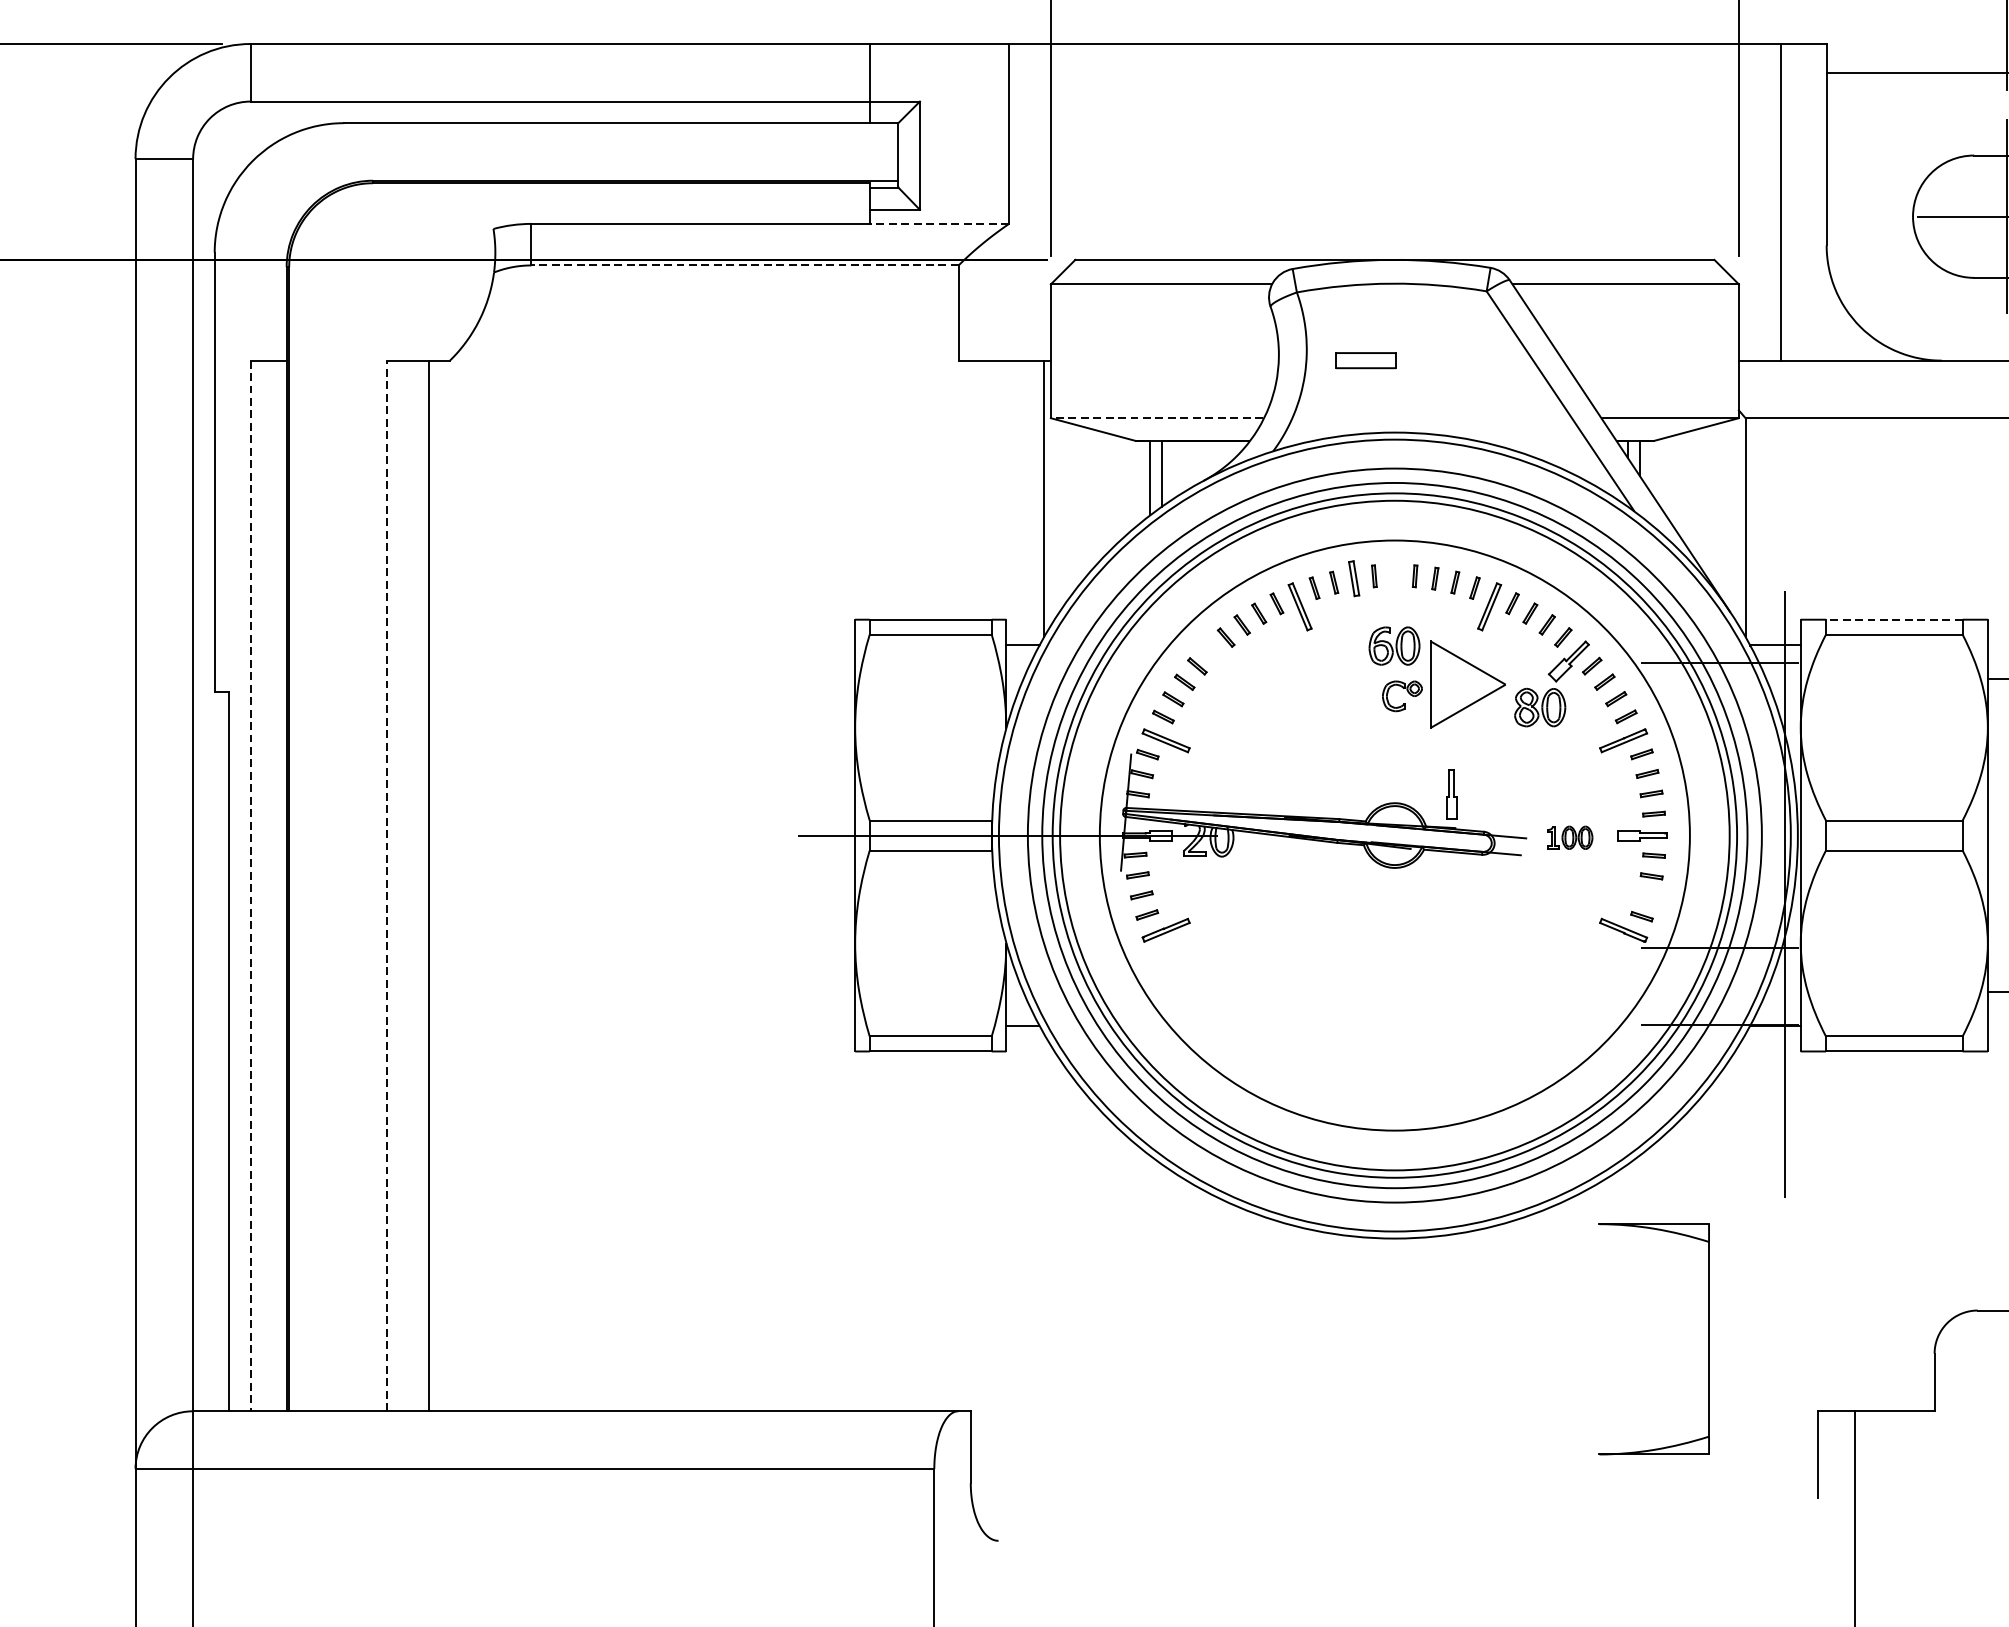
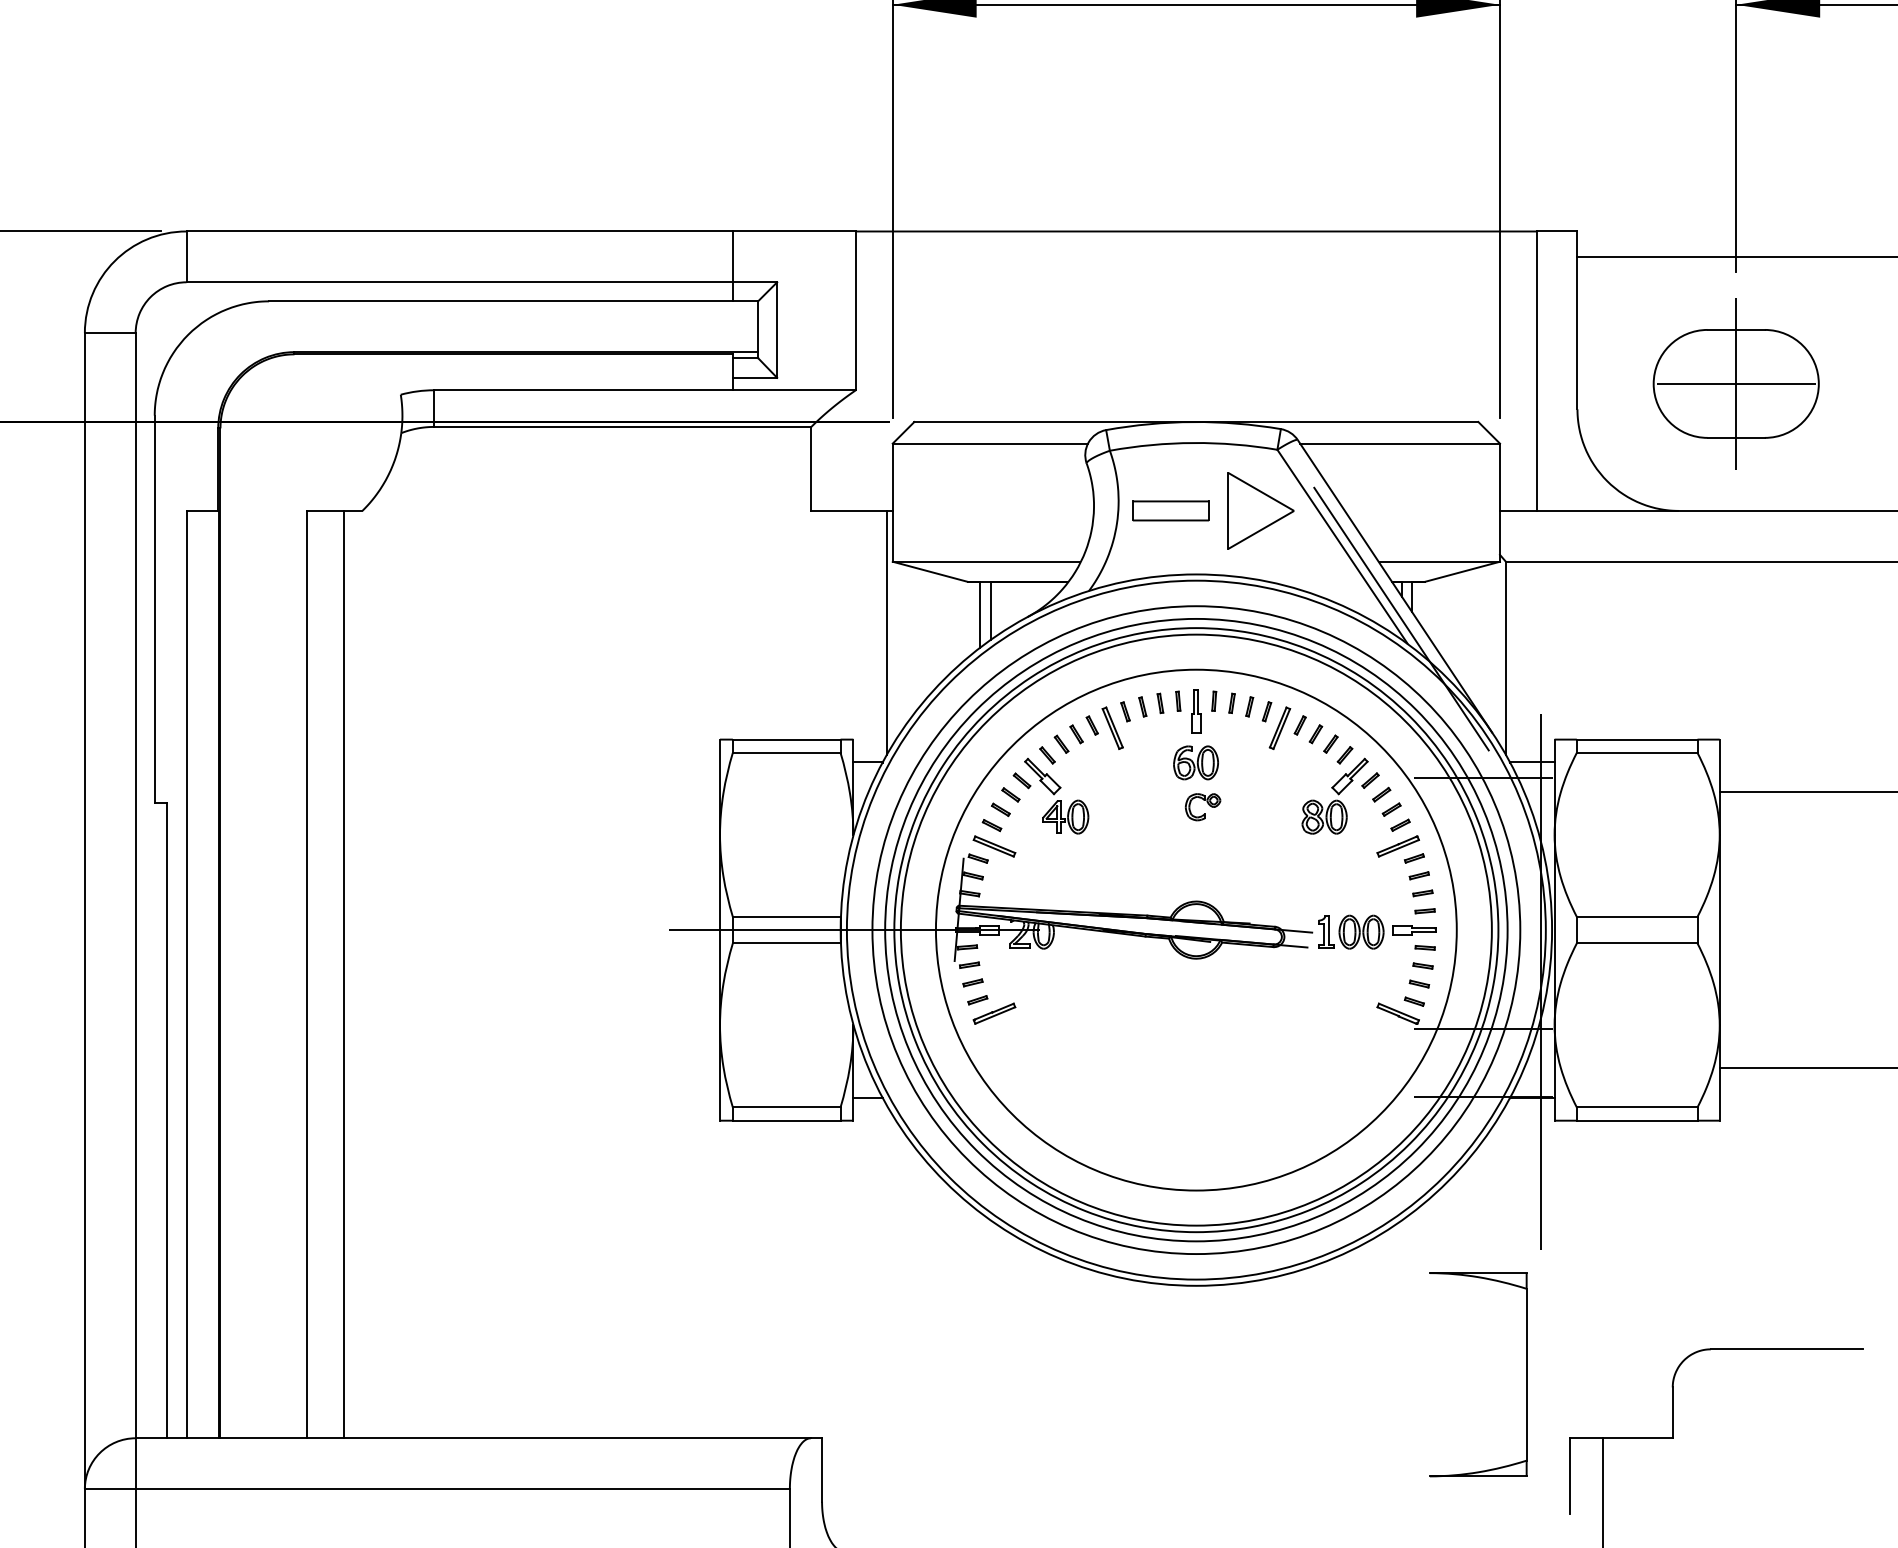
line: (939, 224) -> (794, 390), dashed -> solid
line: (744, 264) -> (622, 426), dashed -> solid
part: (1365, 360) -> (1170, 510), size x1.43
line: (1157, 417) -> (986, 561), dashed -> solid
line: (1627, 483) -> (1401, 619), added
part: (1354, 578) -> (1160, 703), size x0.62
line: (1893, 619) -> (1636, 739), dashed -> solid
part: (1236, 683) -> (1056, 795), added
part: (1467, 684) -> (1260, 510), moved
part: (1451, 794) -> (1196, 711), moved
part: (1570, 837) -> (1351, 931), size x1.67
line: (250, 885) -> (186, 974), dashed -> solid
line: (387, 885) -> (307, 974), dashed -> solid
part: (1647, 896) -> (1419, 983), added
part: (1708, 1339) -> (1526, 1374), moved

